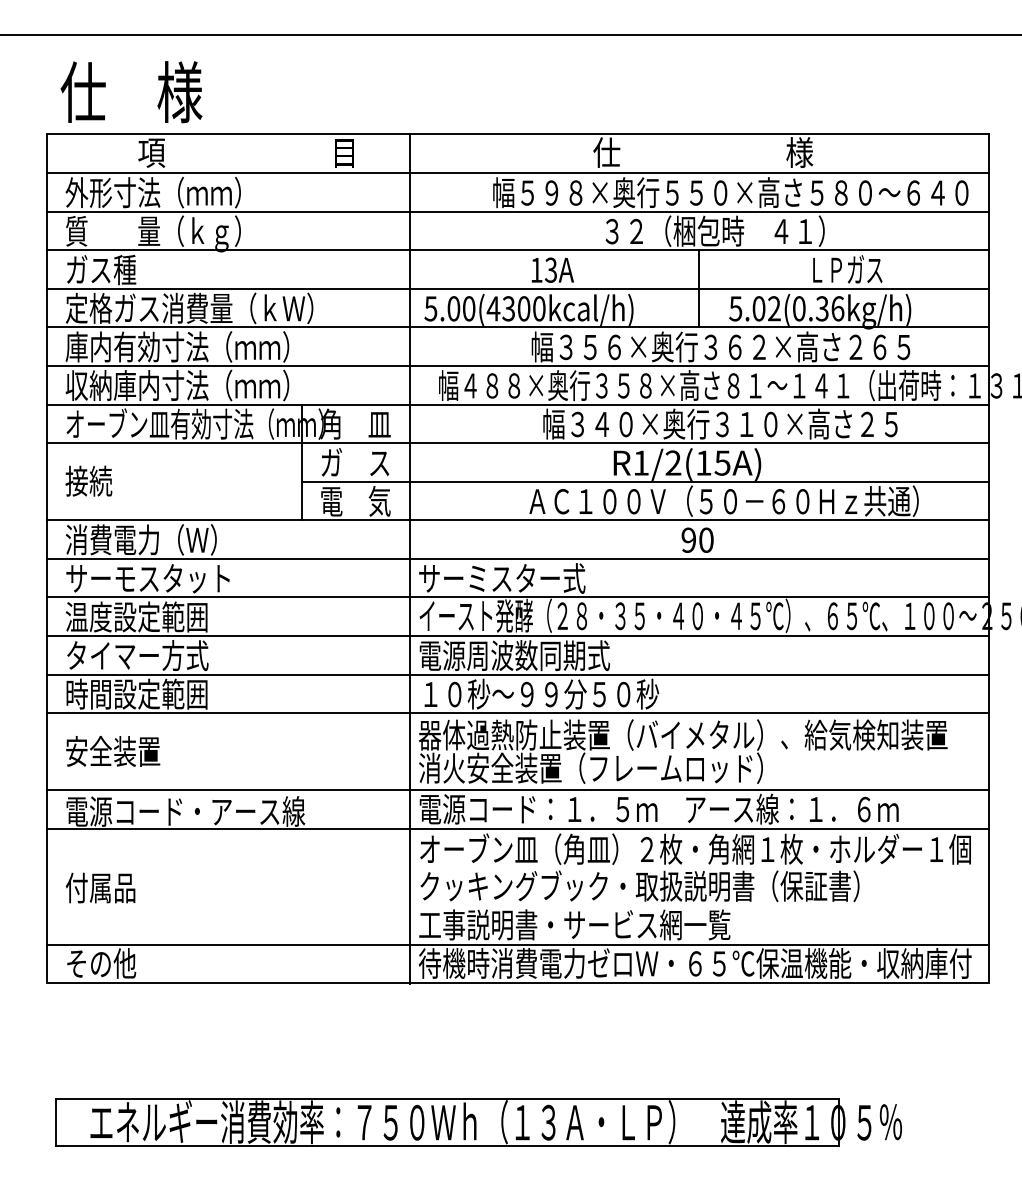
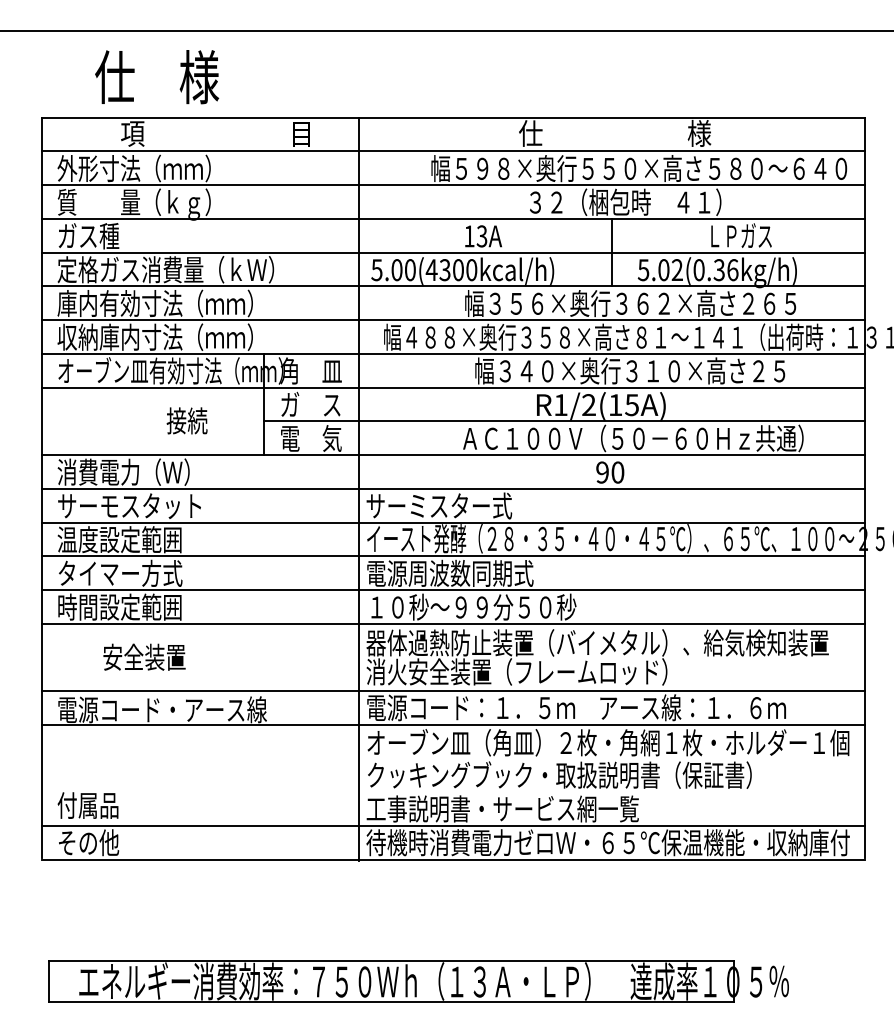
text: (131, 92) -> (157, 77), moved
text: (88, 480) -> (186, 420), moved
text: (113, 751) -> (144, 657), moved
text: (100, 887) -> (87, 805), moved

